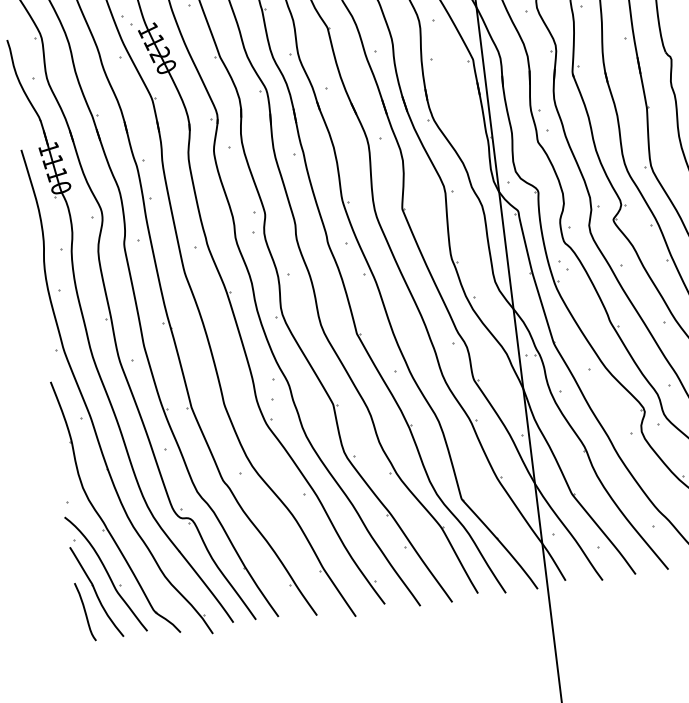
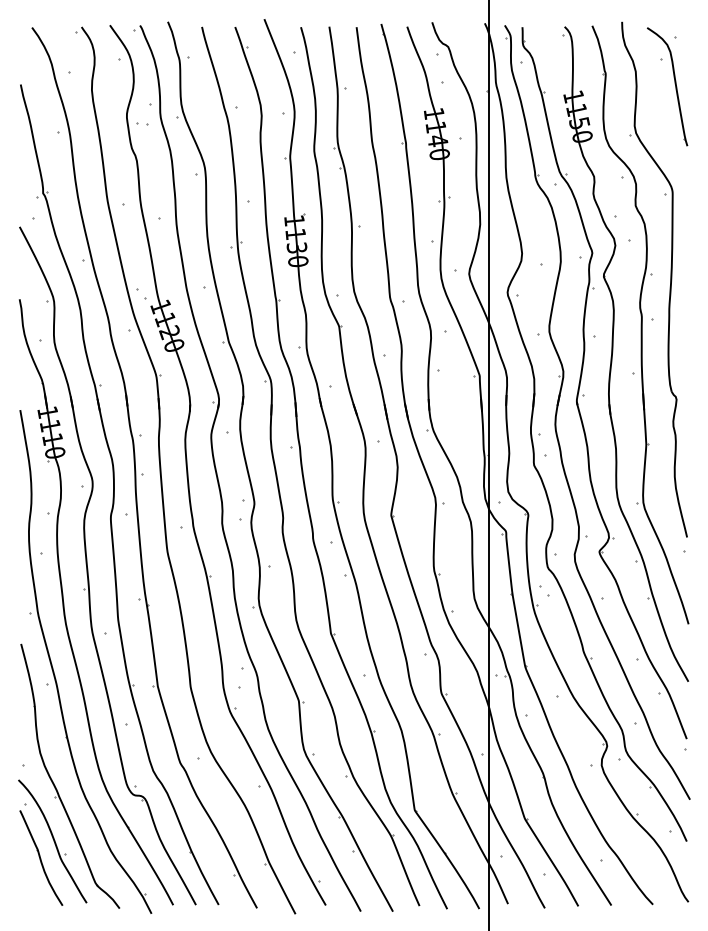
curve: (85, 611) -> (27, 876), removed

